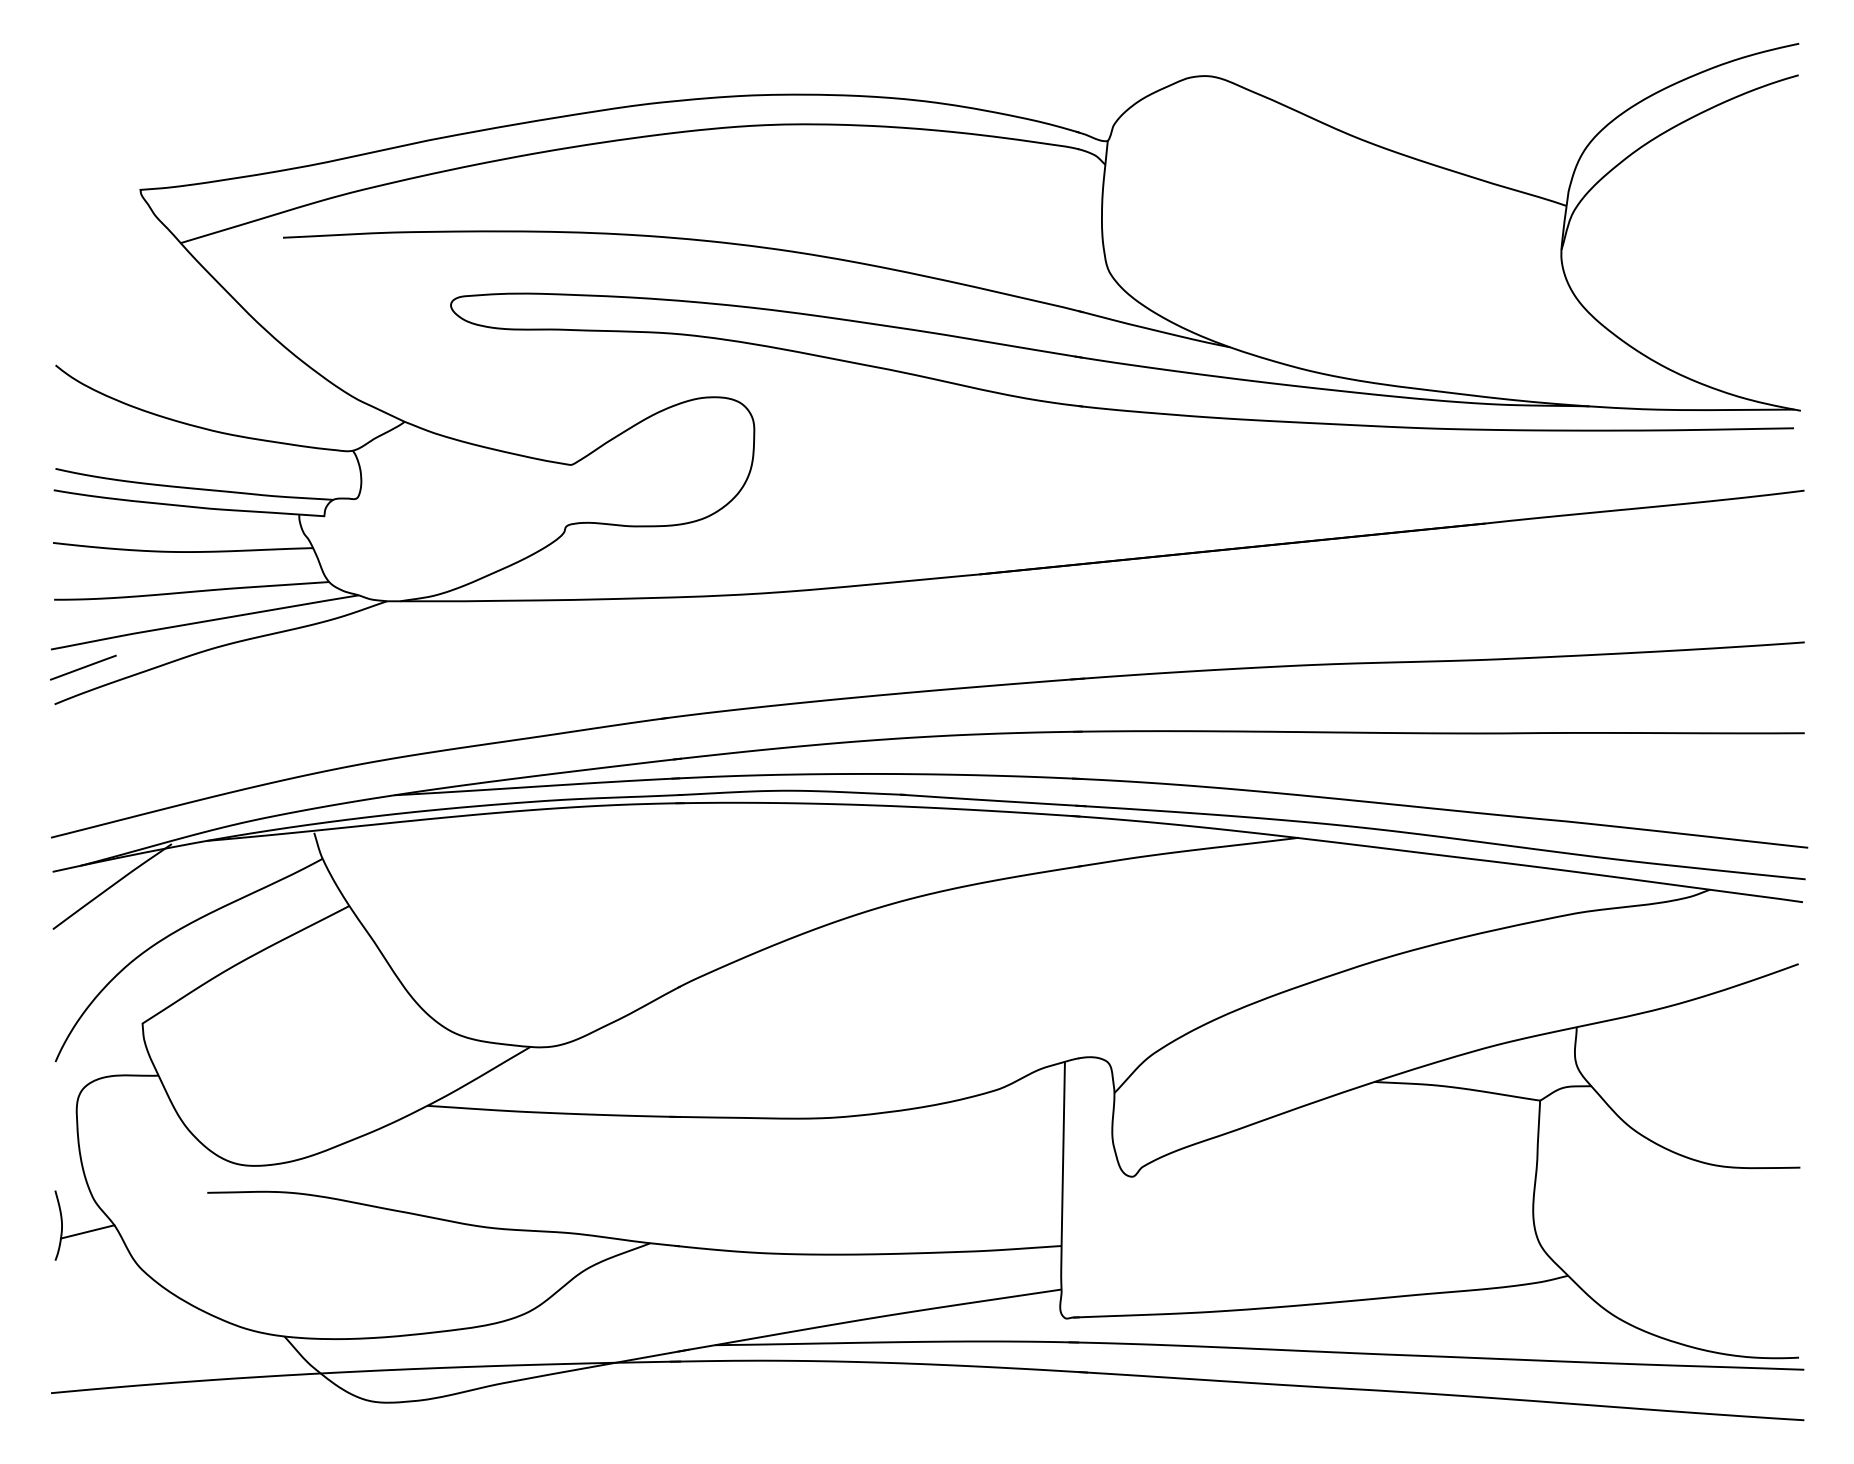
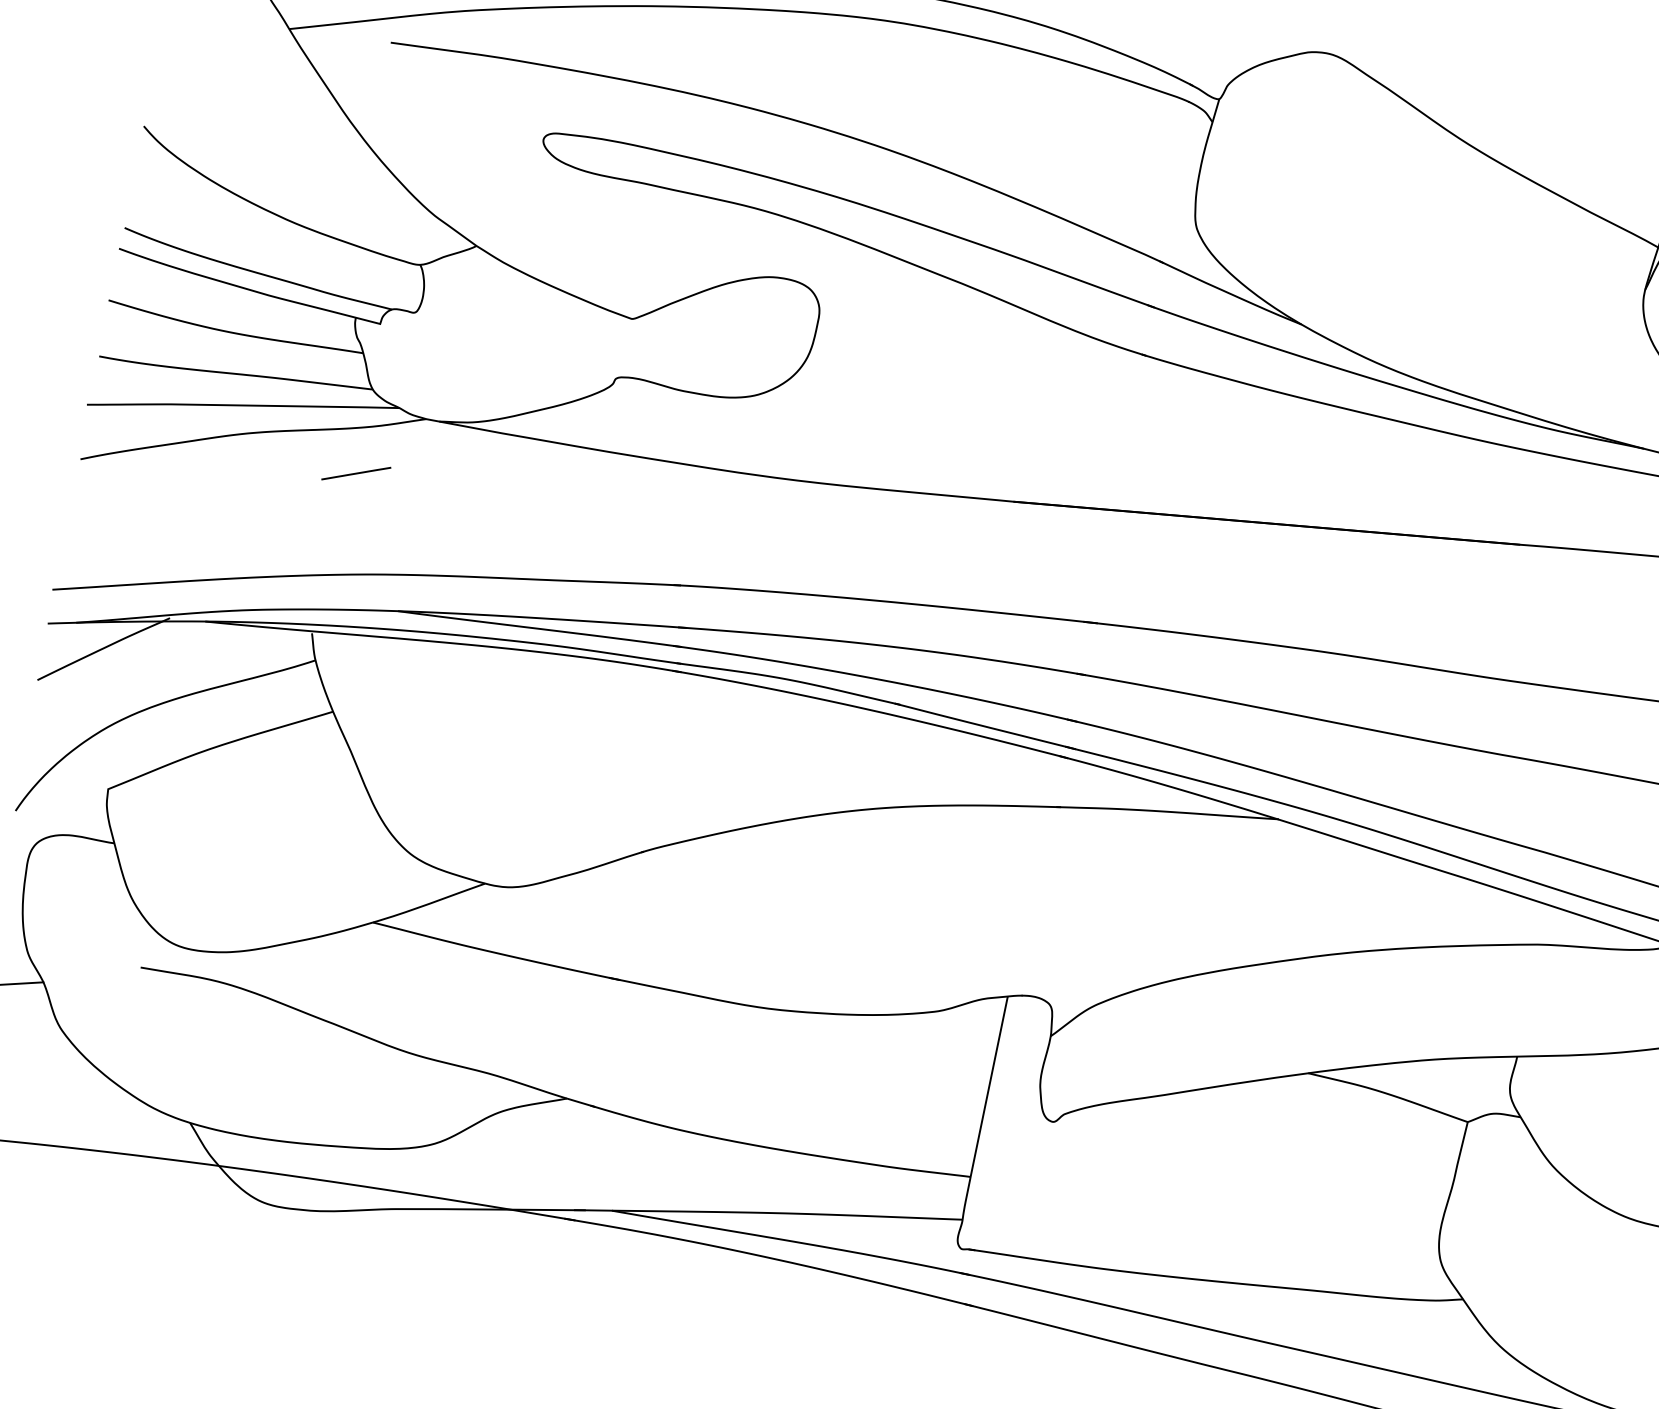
line: (83, 667) -> (356, 473), moved

